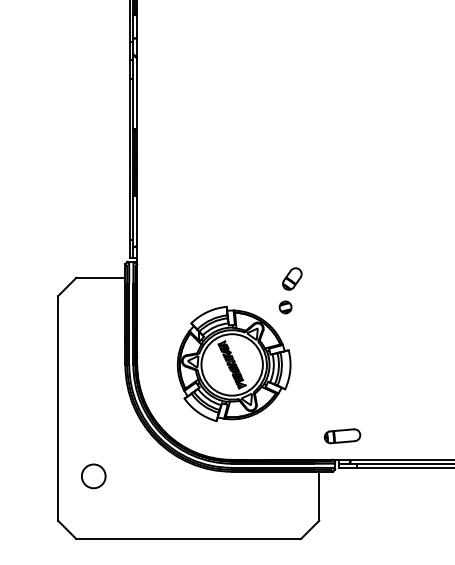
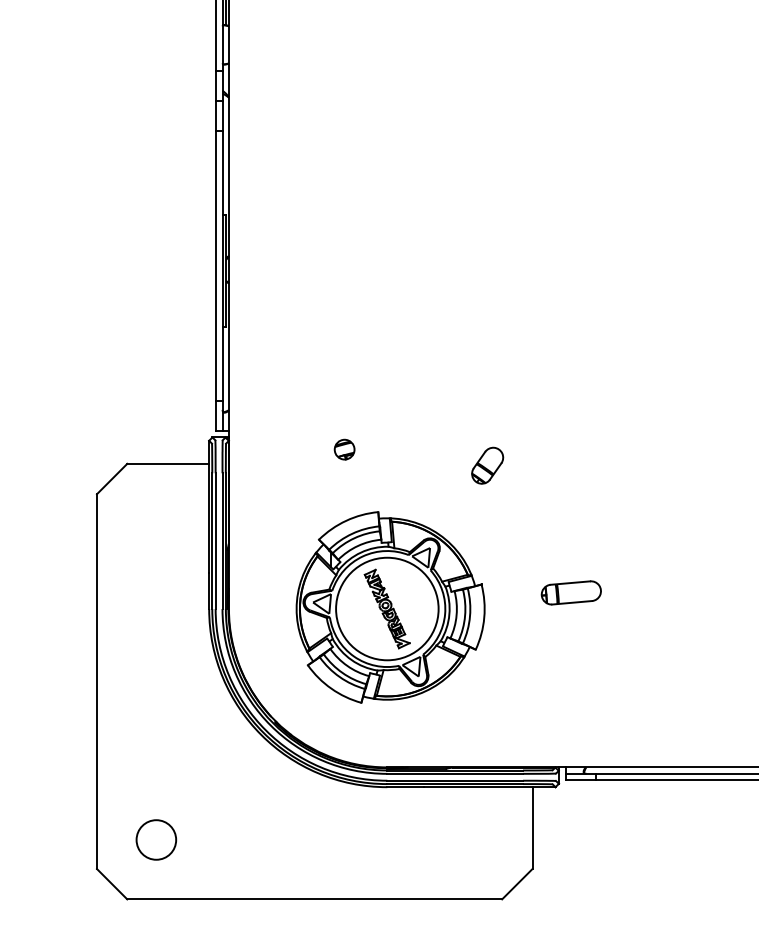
part: (285, 307) -> (344, 449), moved
part: (342, 436) -> (571, 593), moved
circle: (93, 476) -> (155, 840), moved

